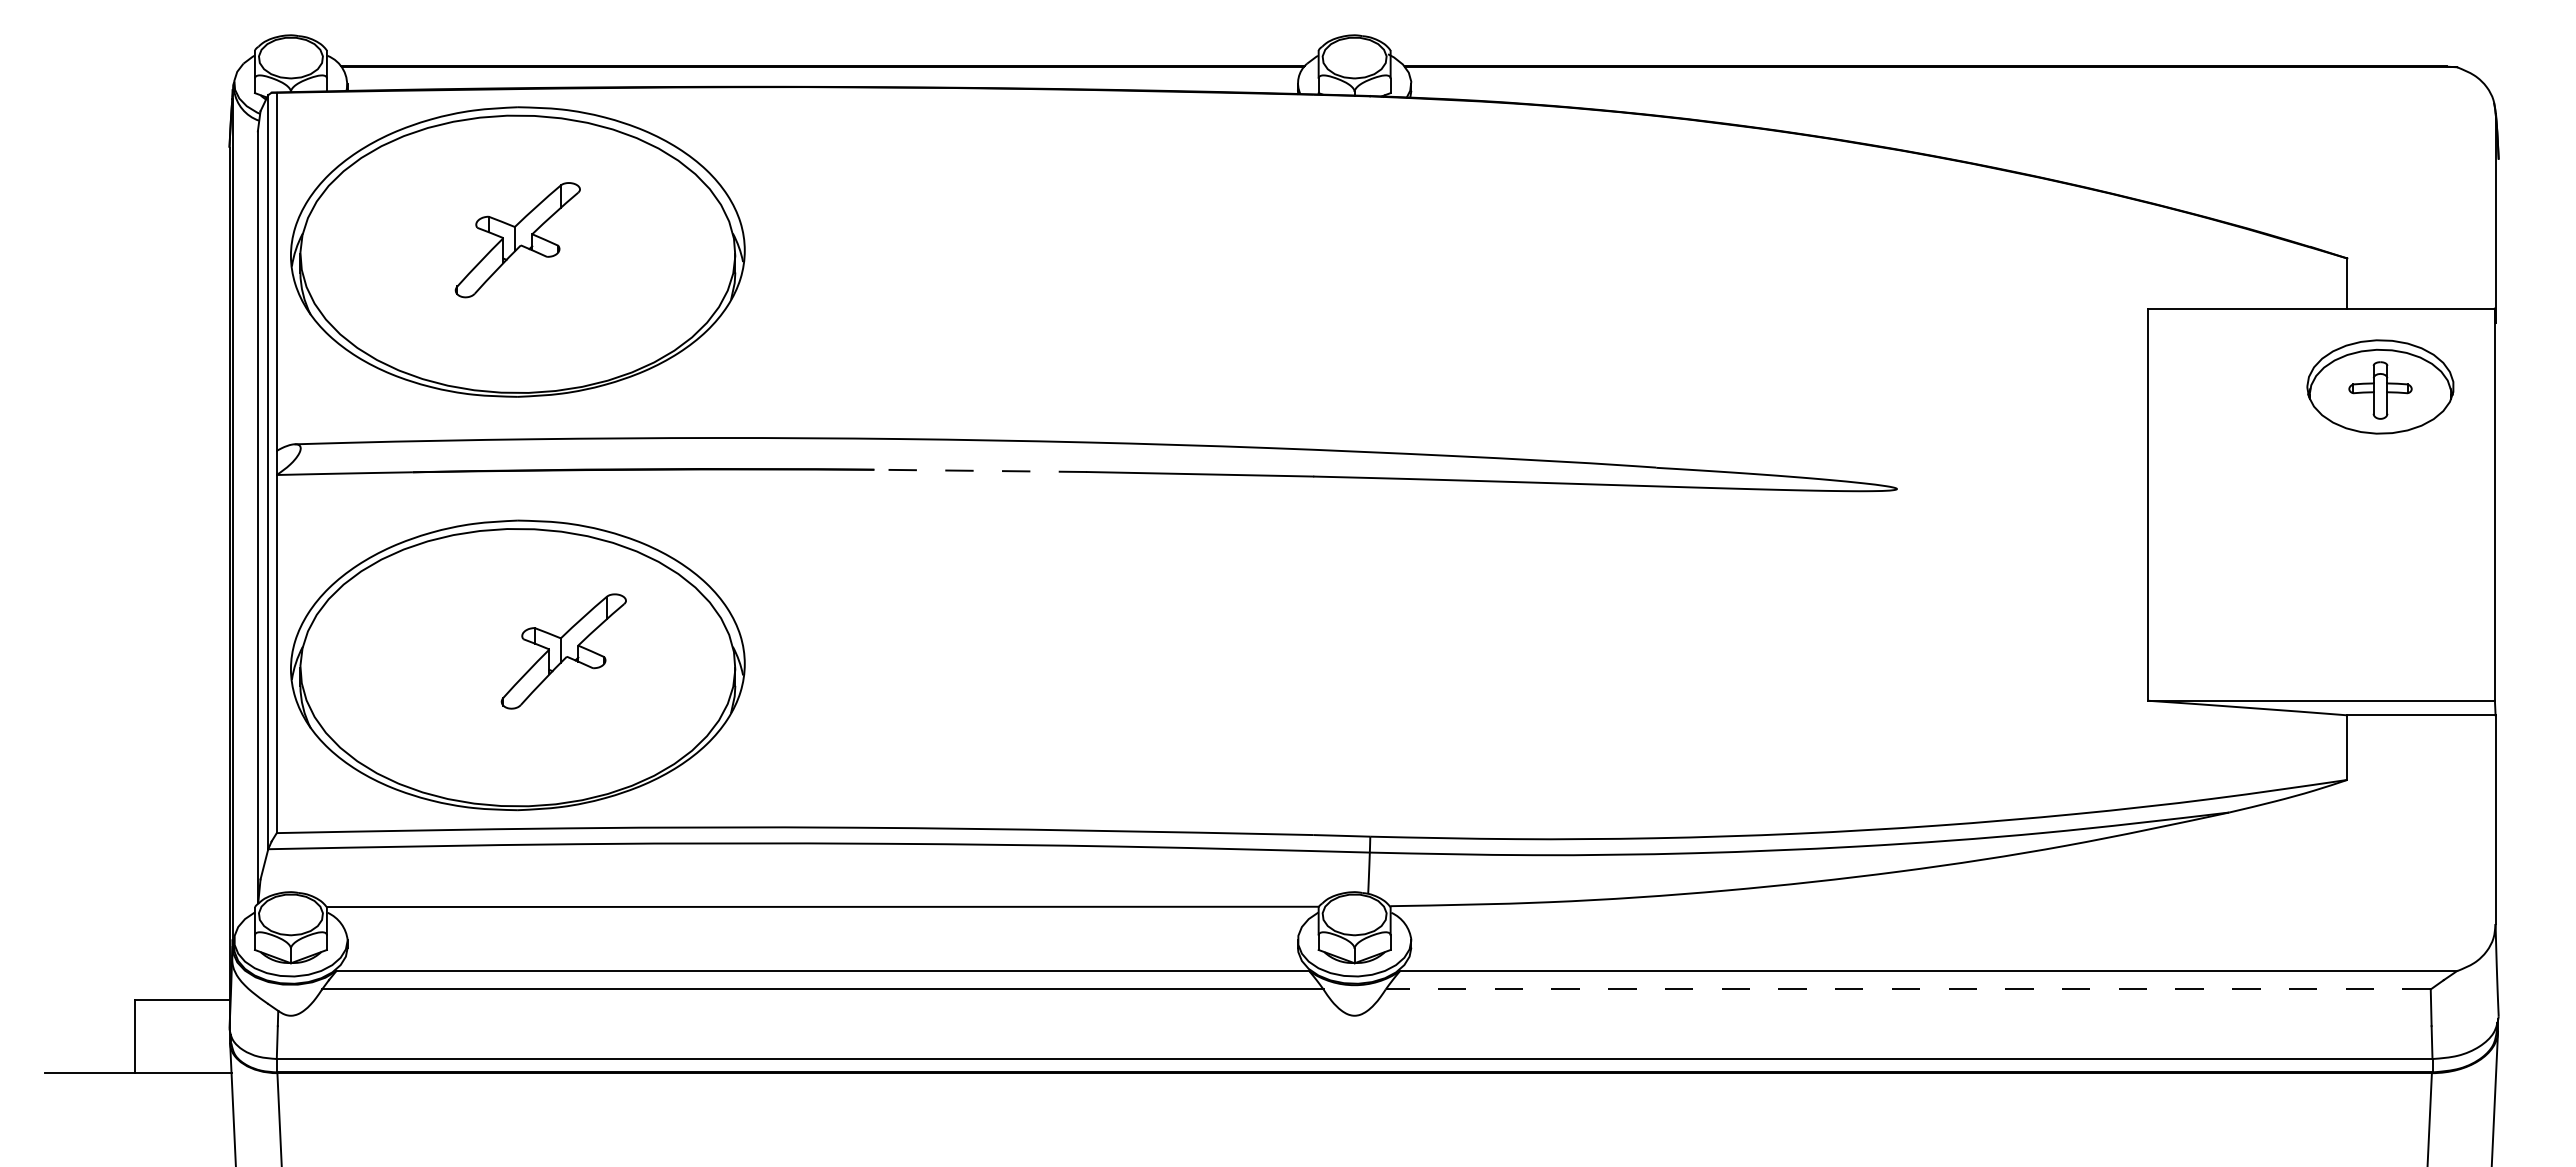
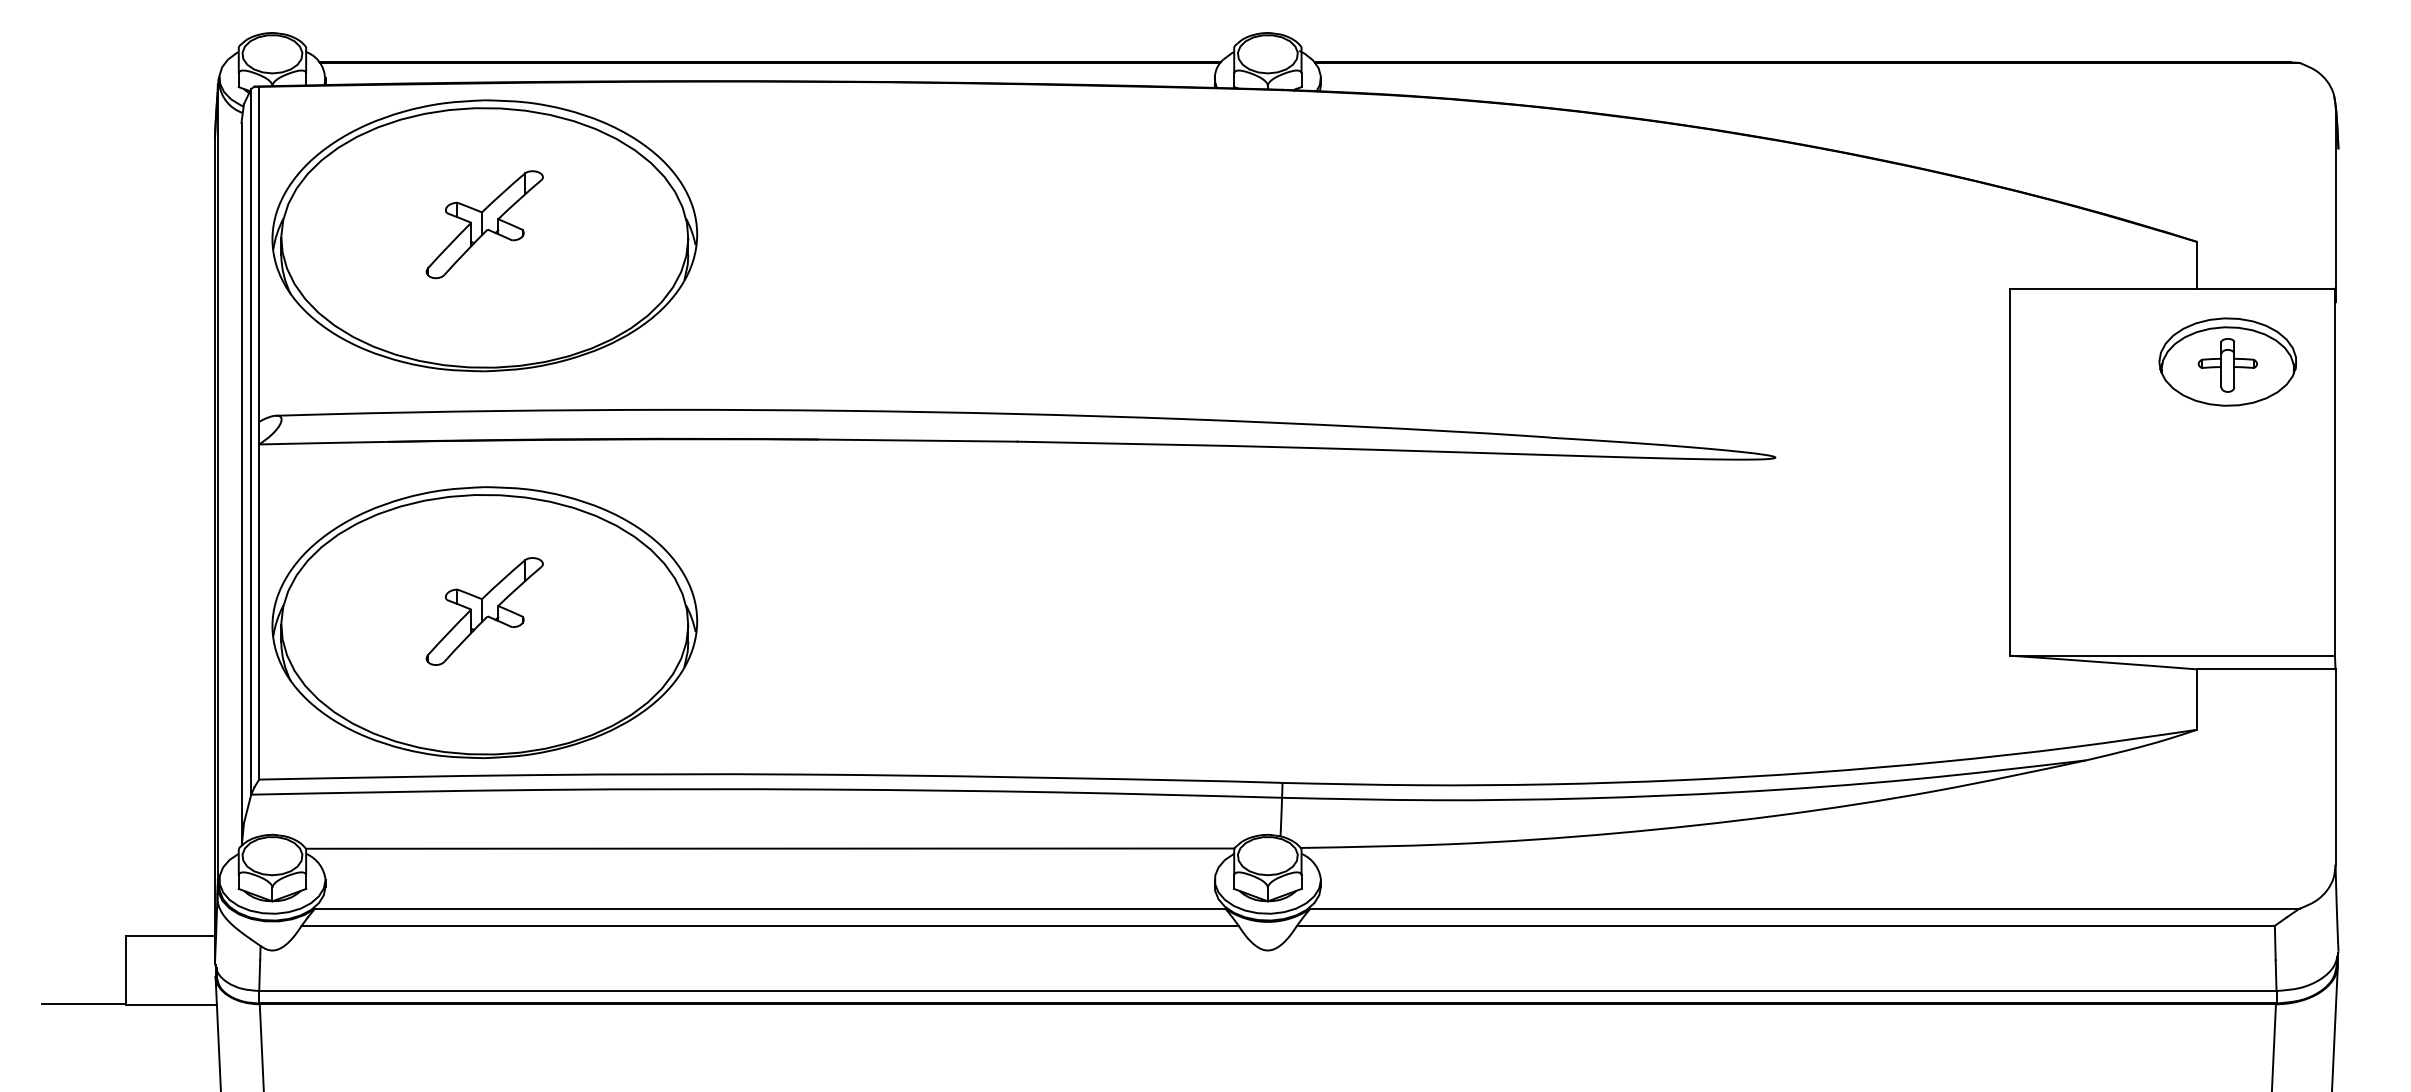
line: (980, 470) -> (917, 440), dashed -> solid
part: (563, 651) -> (484, 611), moved
line: (1907, 989) -> (1785, 925), dashed -> solid

